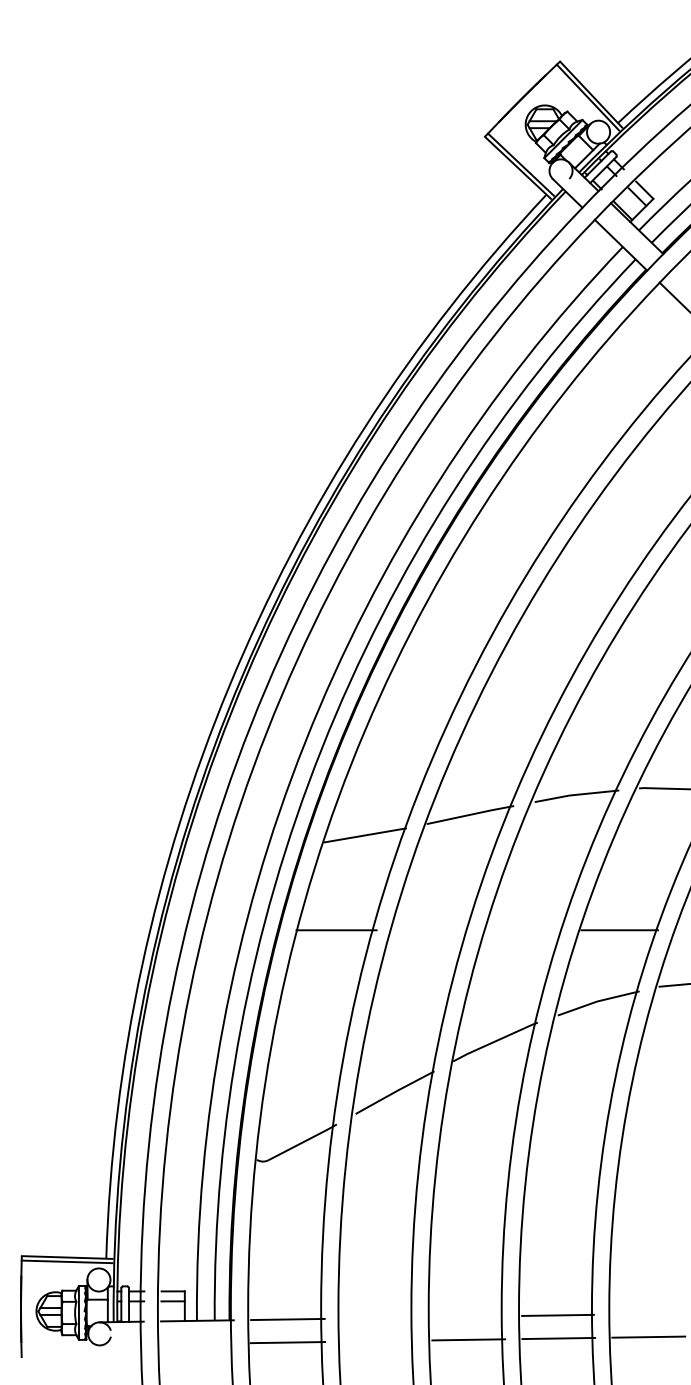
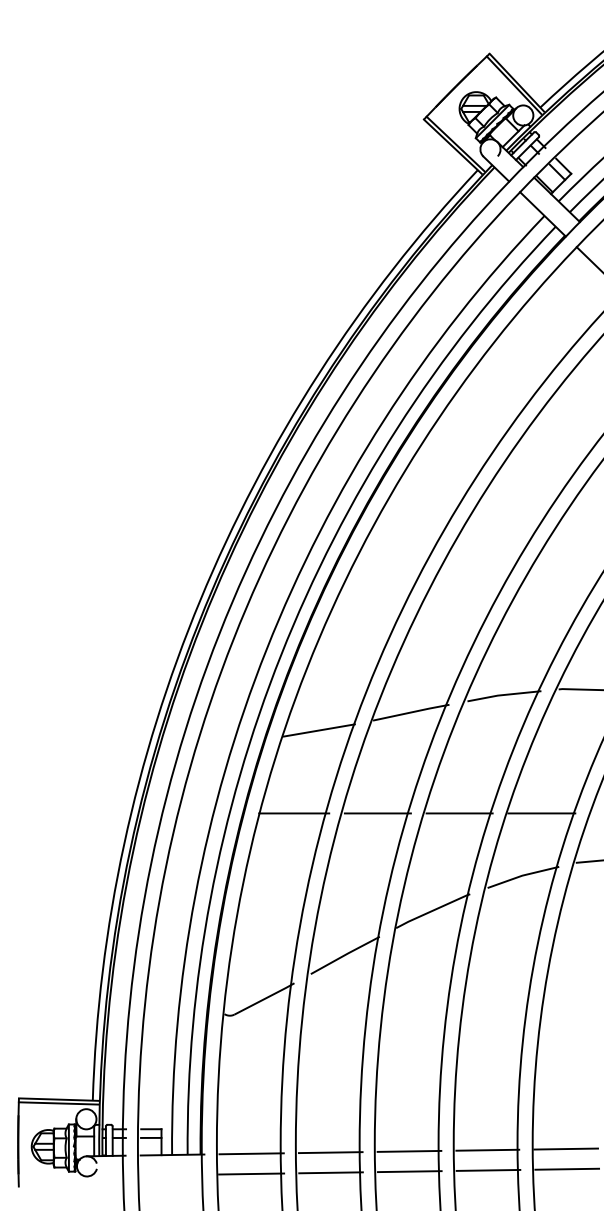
line: (431, 930) -> (377, 813), added
line: (525, 930) -> (459, 813), added
line: (647, 1313) -> (566, 1148), added
line: (468, 1315) -> (409, 1150), added
line: (378, 1317) -> (330, 1152), added
line: (378, 1340) -> (330, 1172), added

